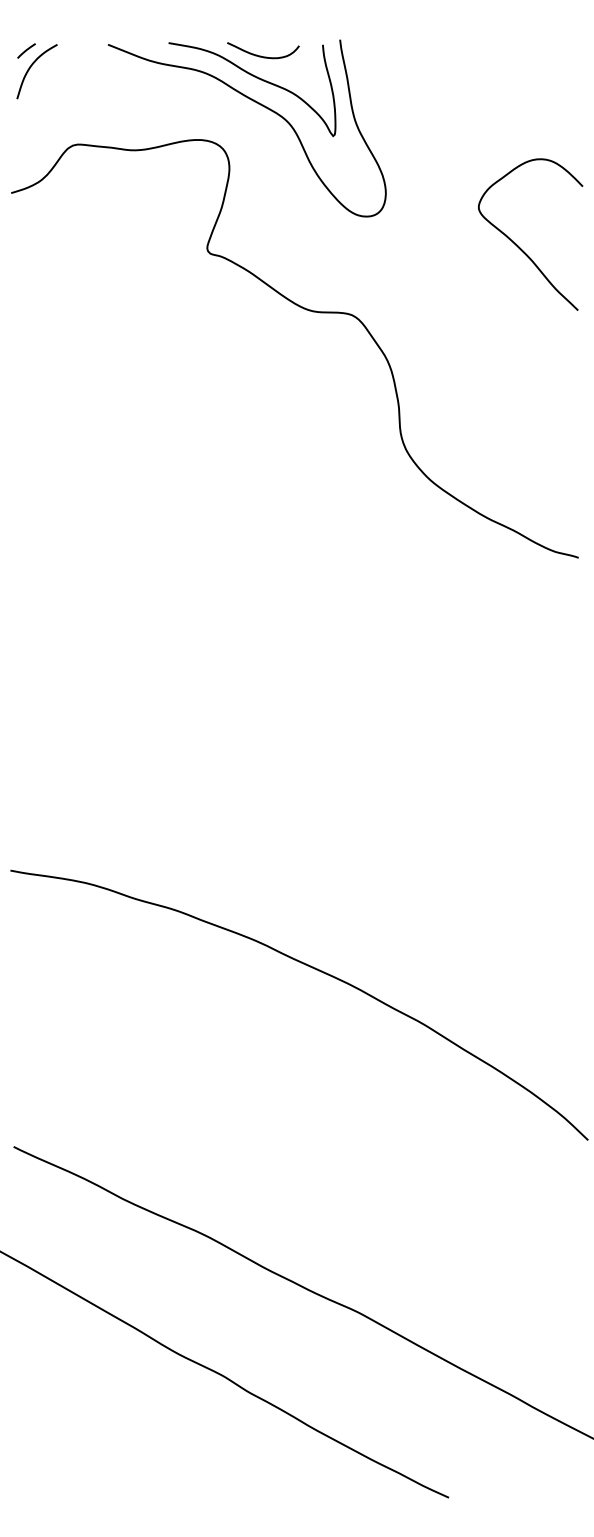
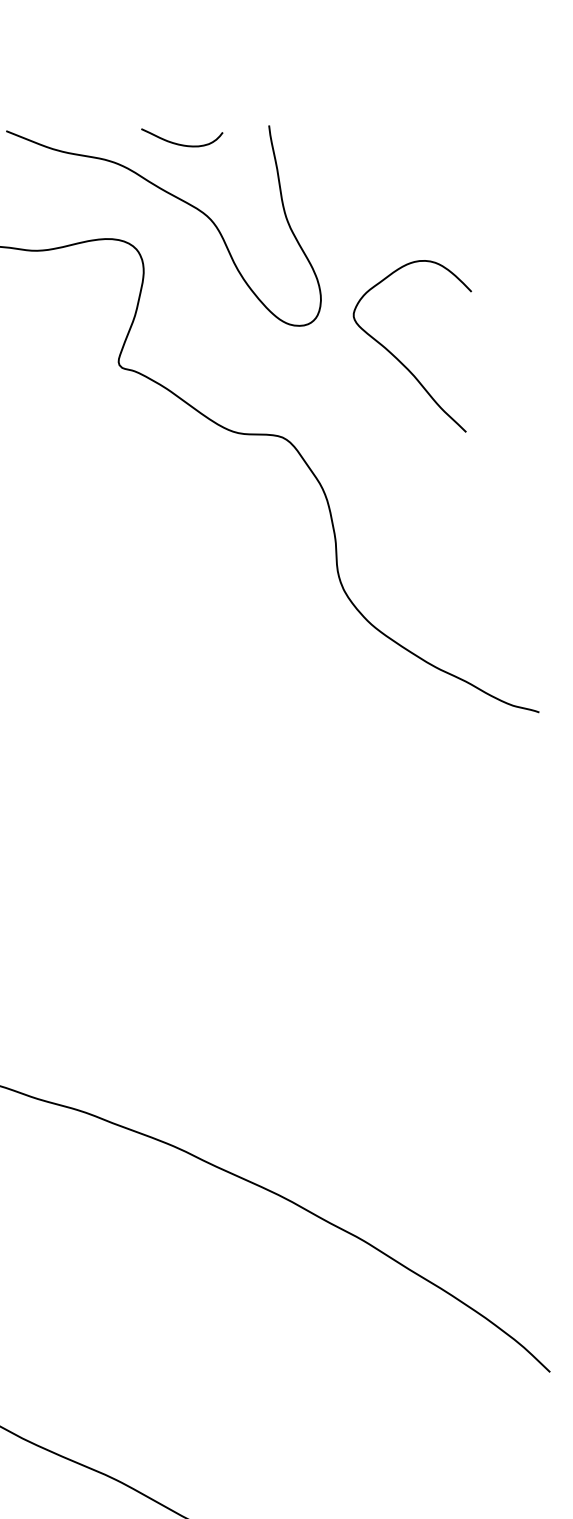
curve: (258, 79) -> (176, 170), removed
curve: (518, 245) -> (398, 358), moved

